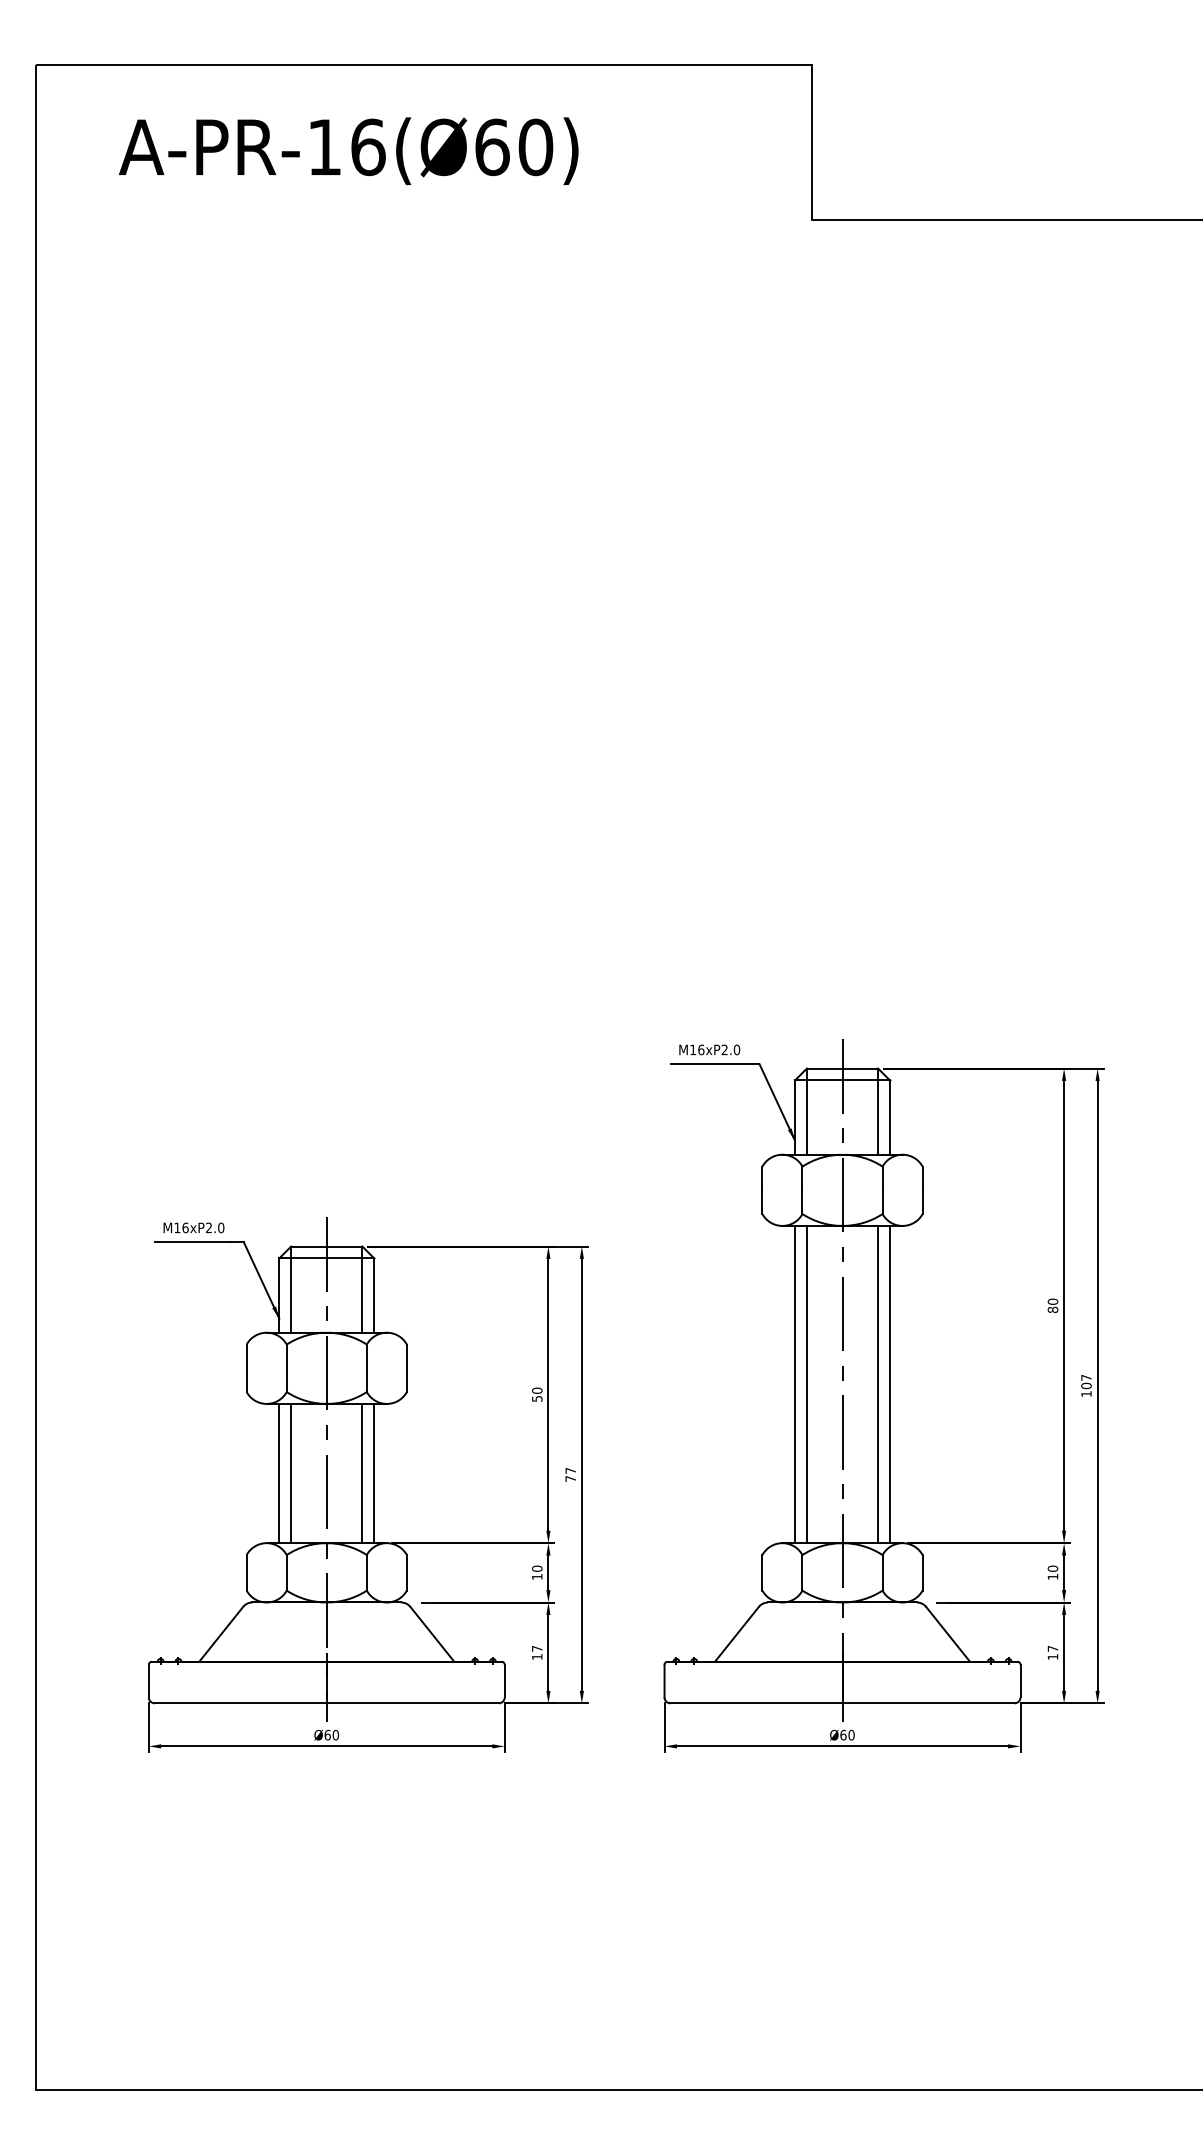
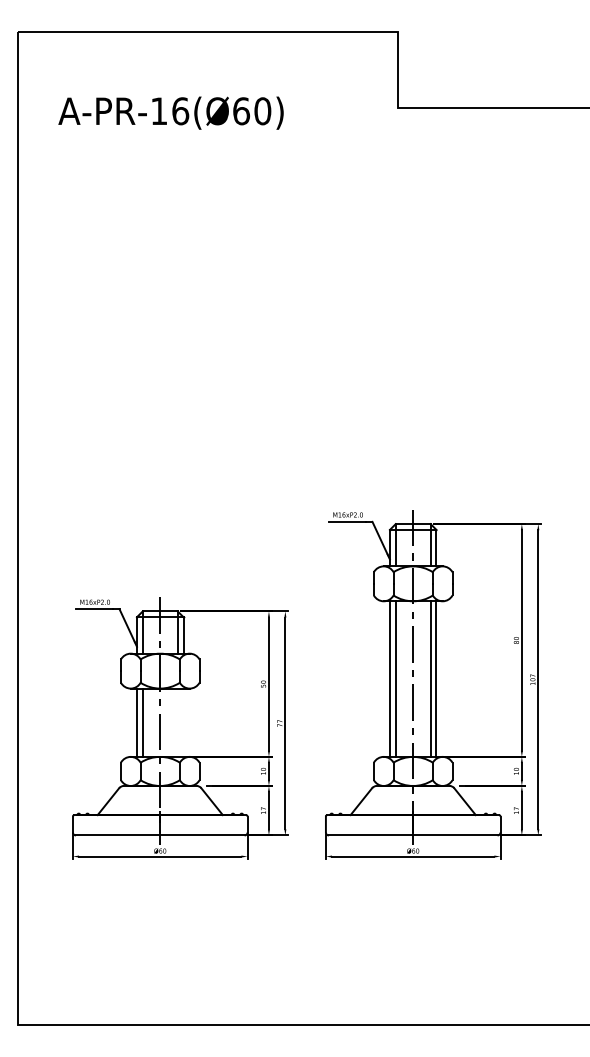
text: (347, 149) -> (170, 112), moved
line: (361, 1473) -> (177, 722), removed
line: (374, 1473) -> (183, 722), removed

